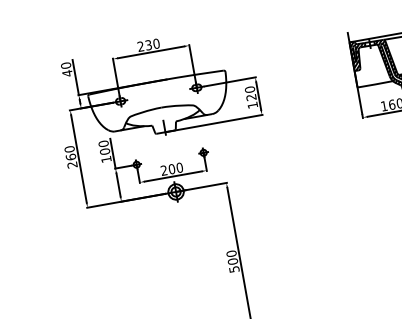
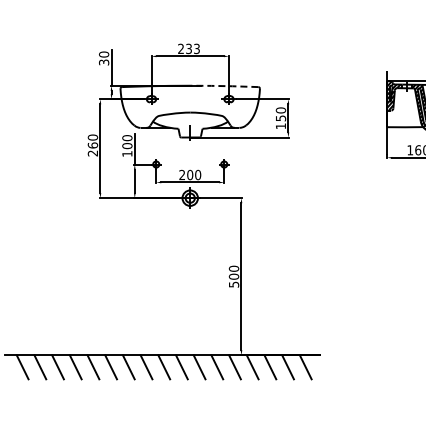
text: (155, 43) -> (196, 48), 230 -> 233
text: (67, 73) -> (104, 62), 40 -> 30
line: (189, 76) -> (223, 86), solid -> dashed
text: (250, 97) -> (280, 118), 120 -> 150

